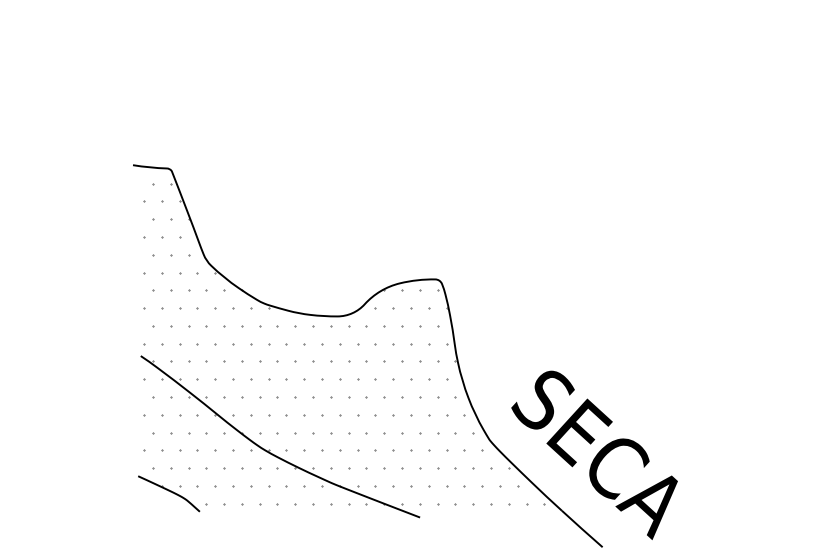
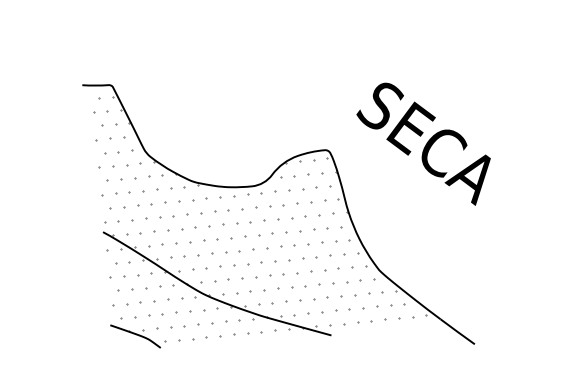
text: (594, 454) -> (424, 144), moved

